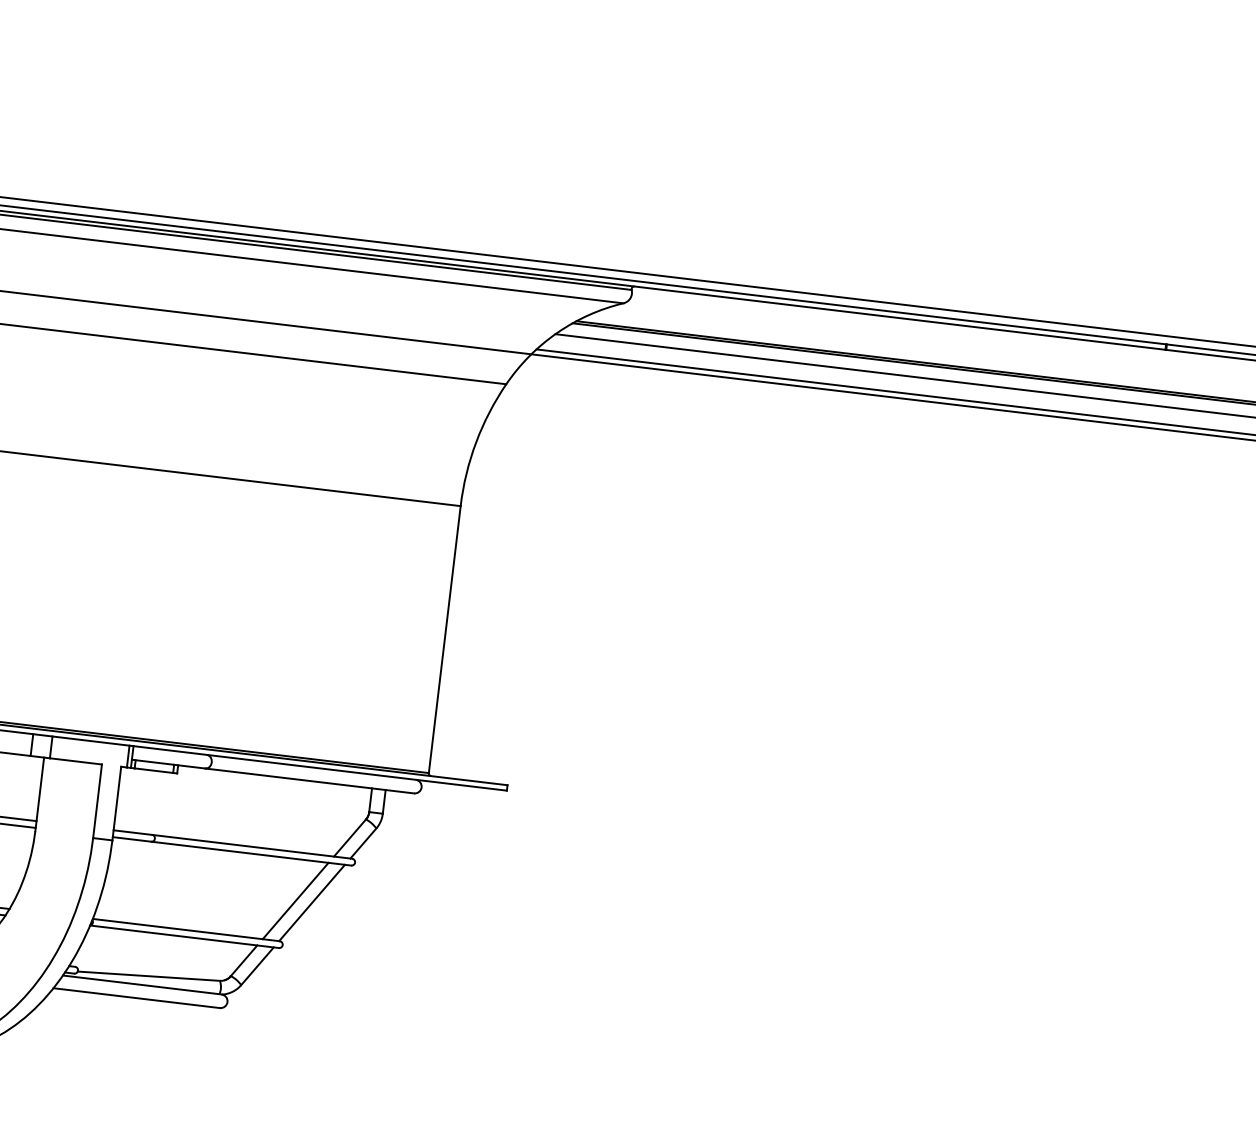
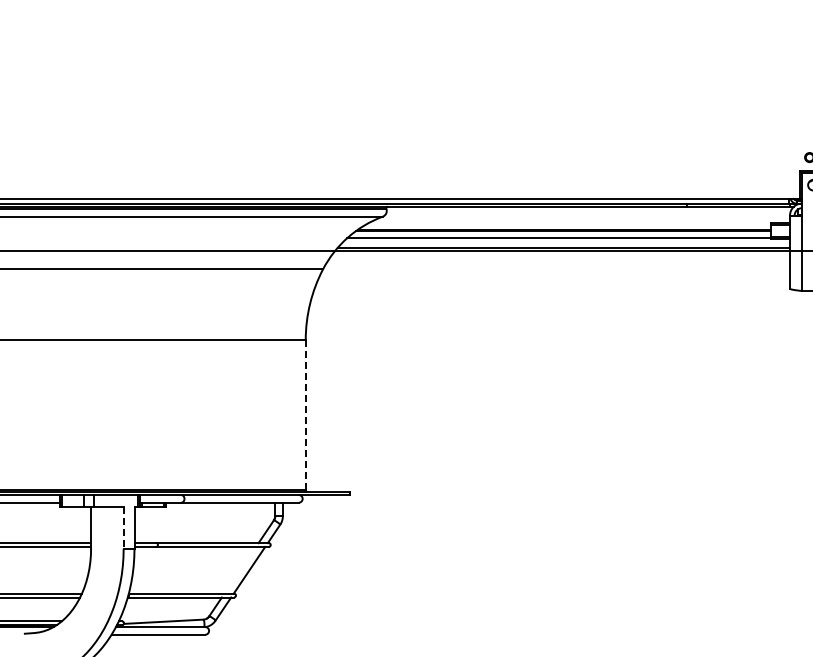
line: (444, 638) -> (305, 414), solid -> dashed
line: (97, 802) -> (123, 528), solid -> dashed
line: (296, 899) -> (240, 569), removed

